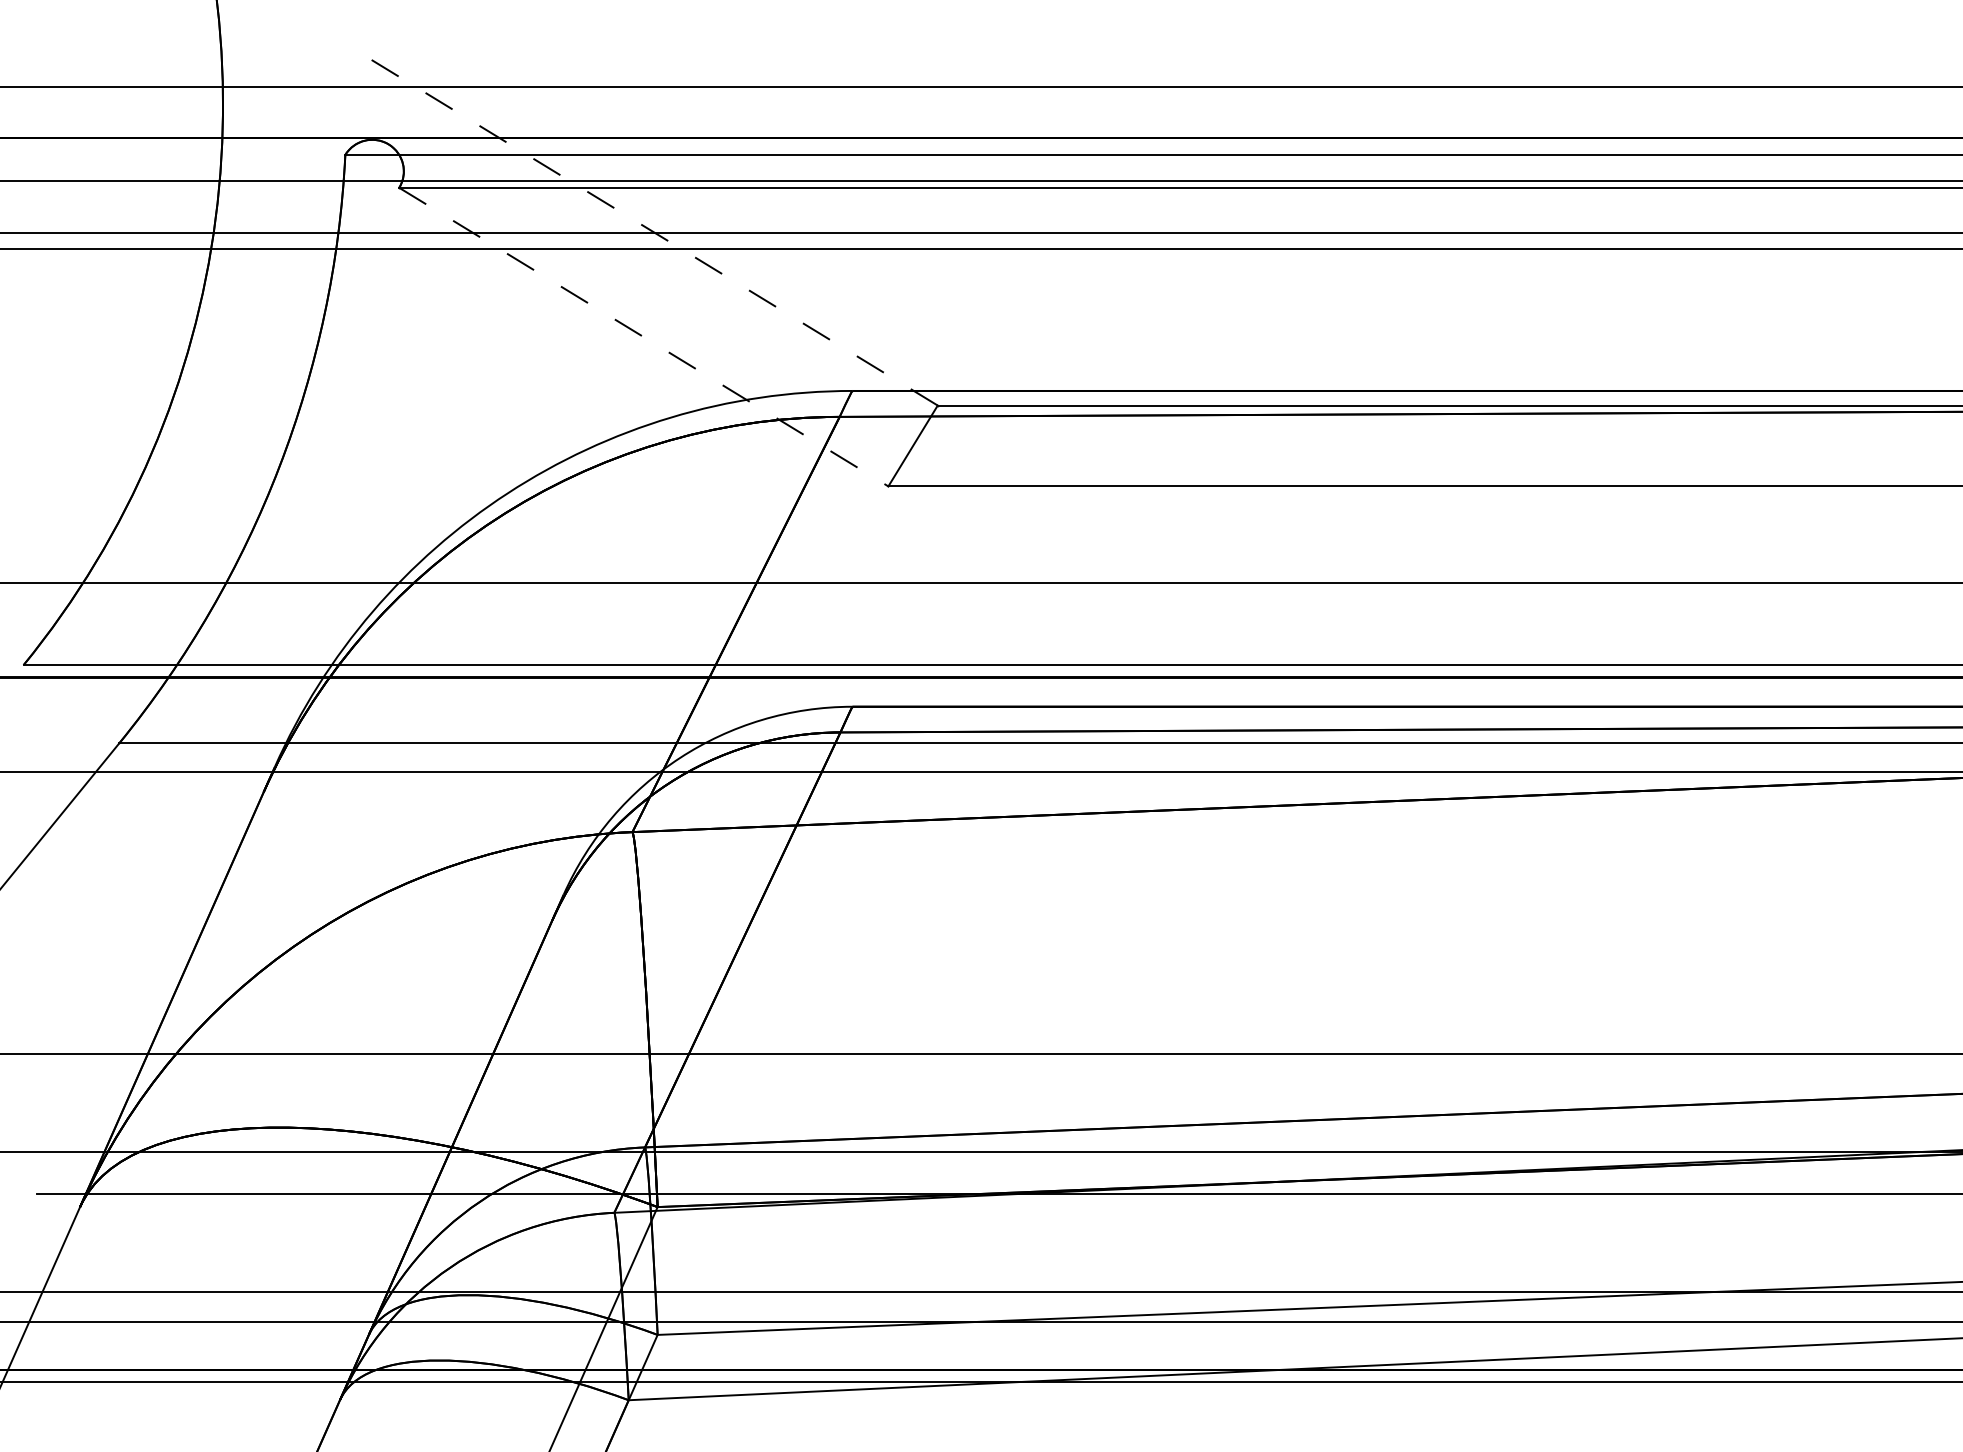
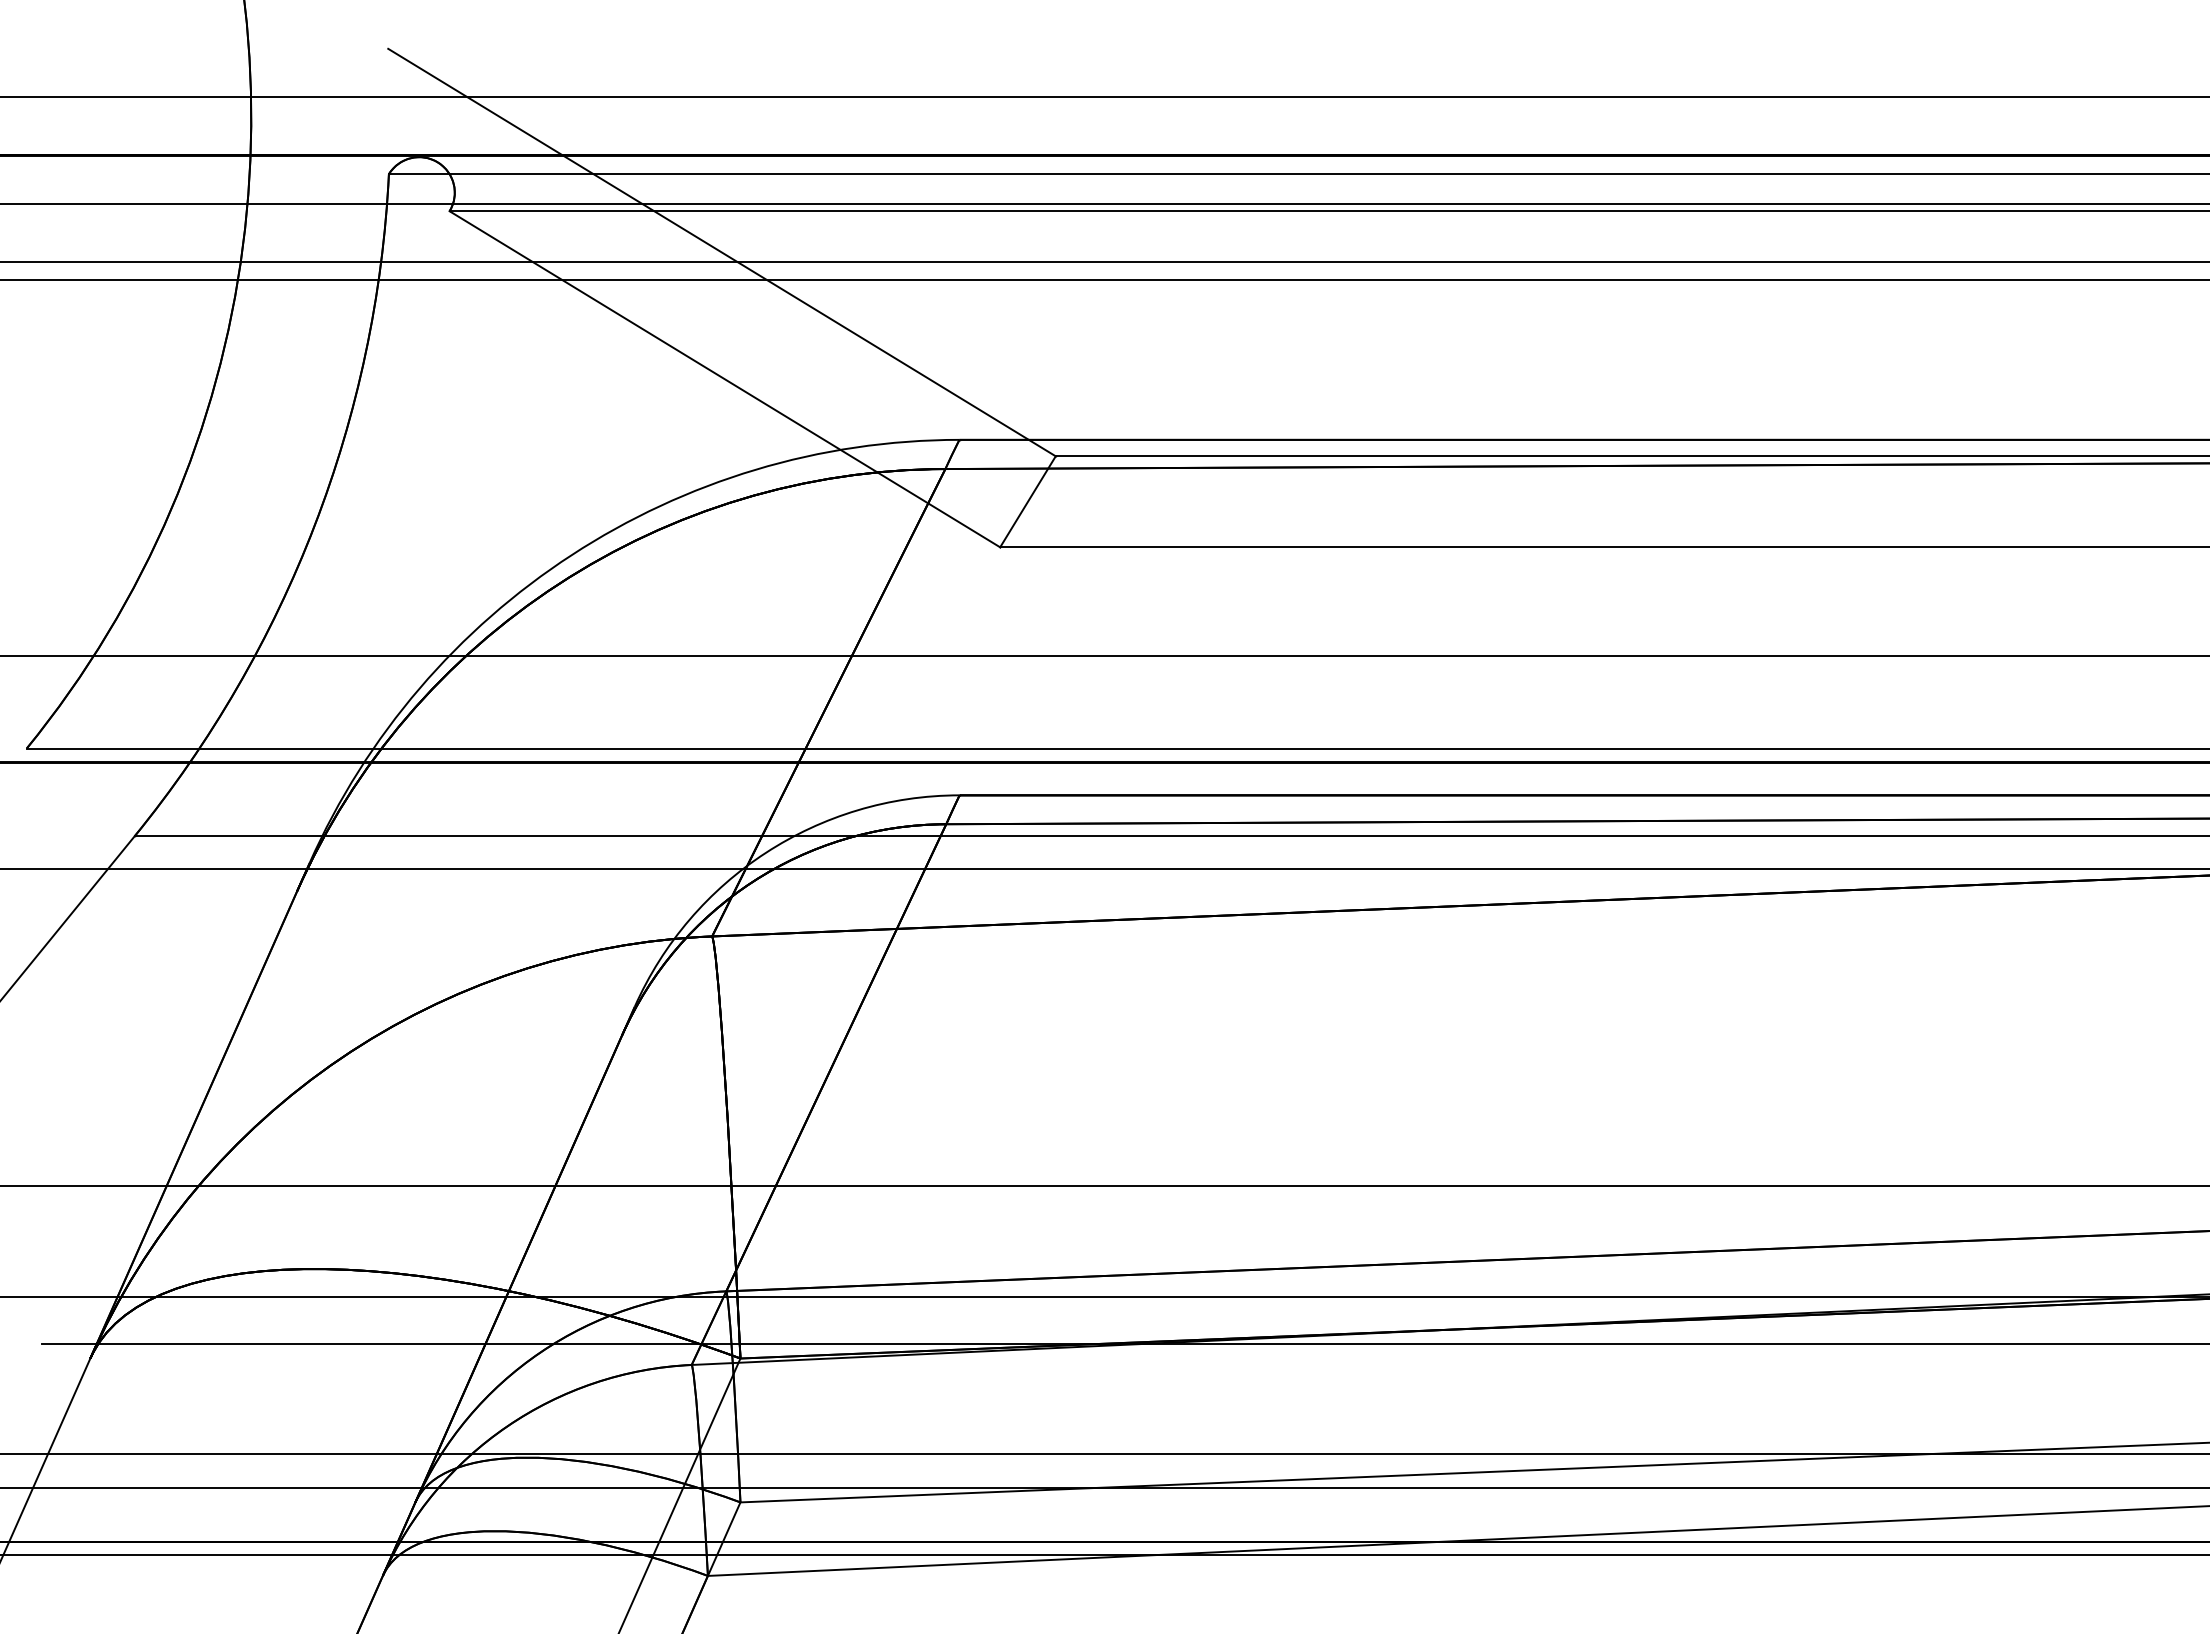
line: (640, 224) -> (721, 252), dashed -> solid
line: (643, 337) -> (724, 379), dashed -> solid

